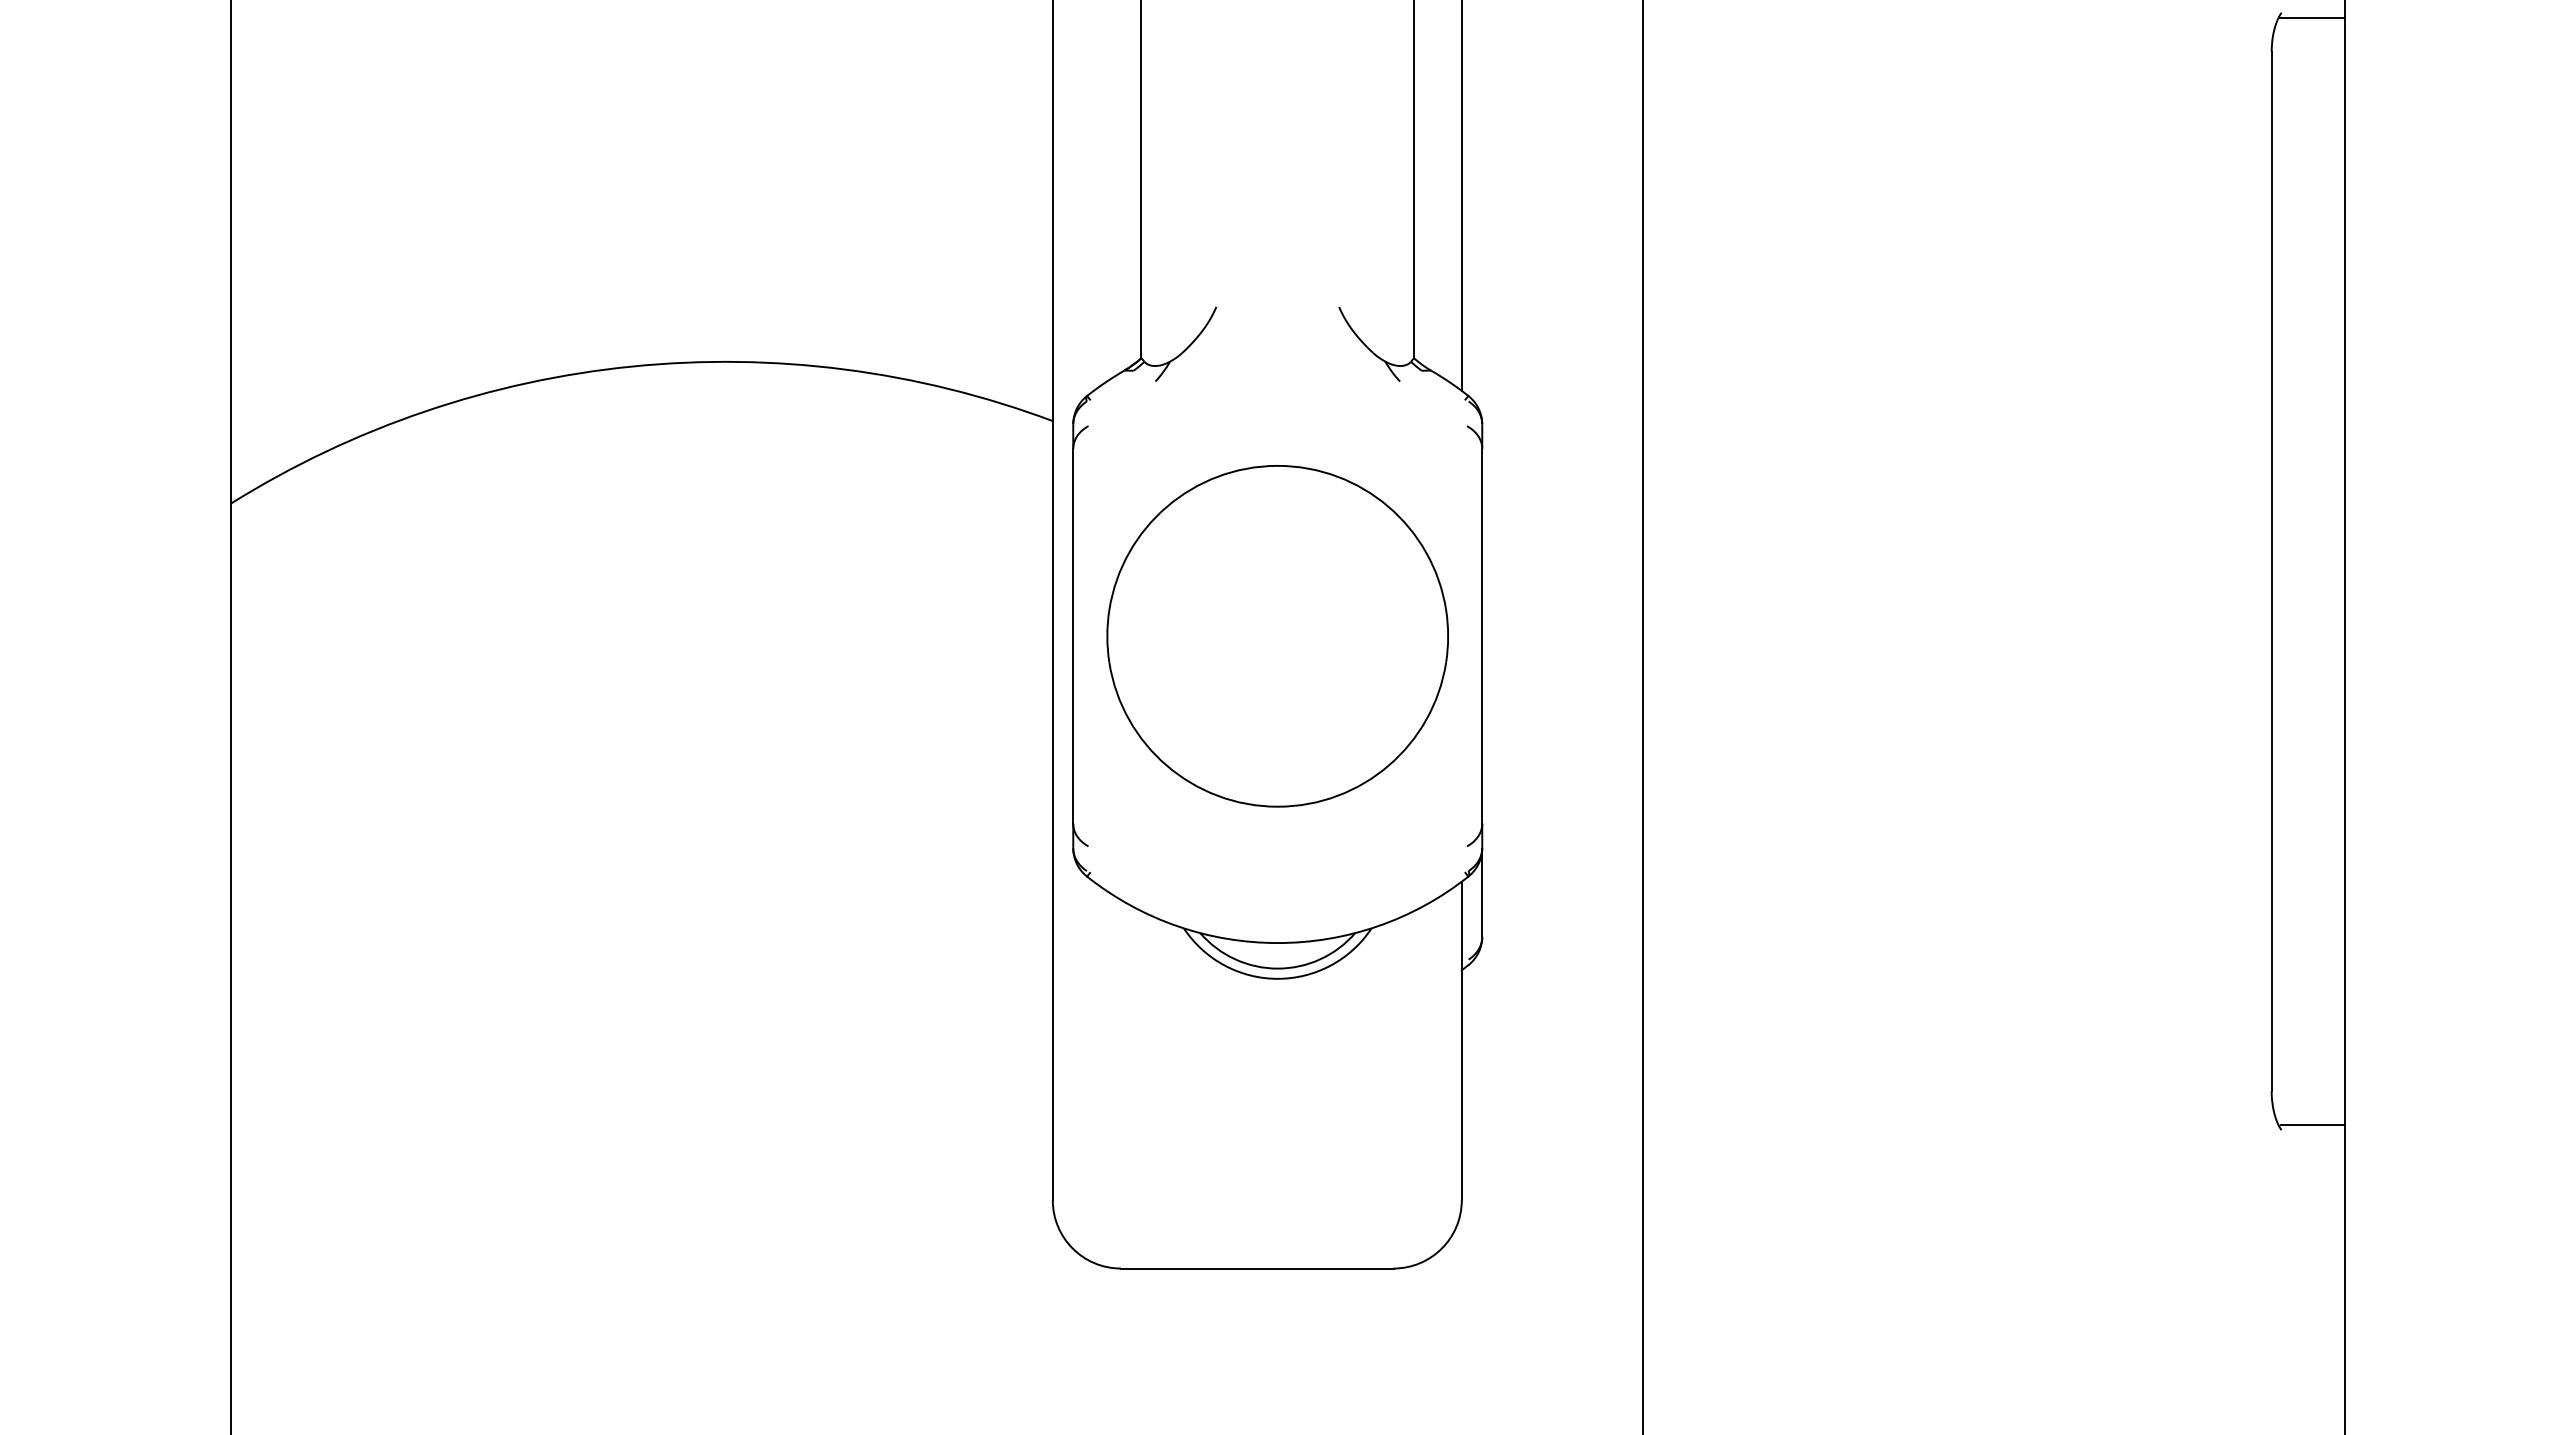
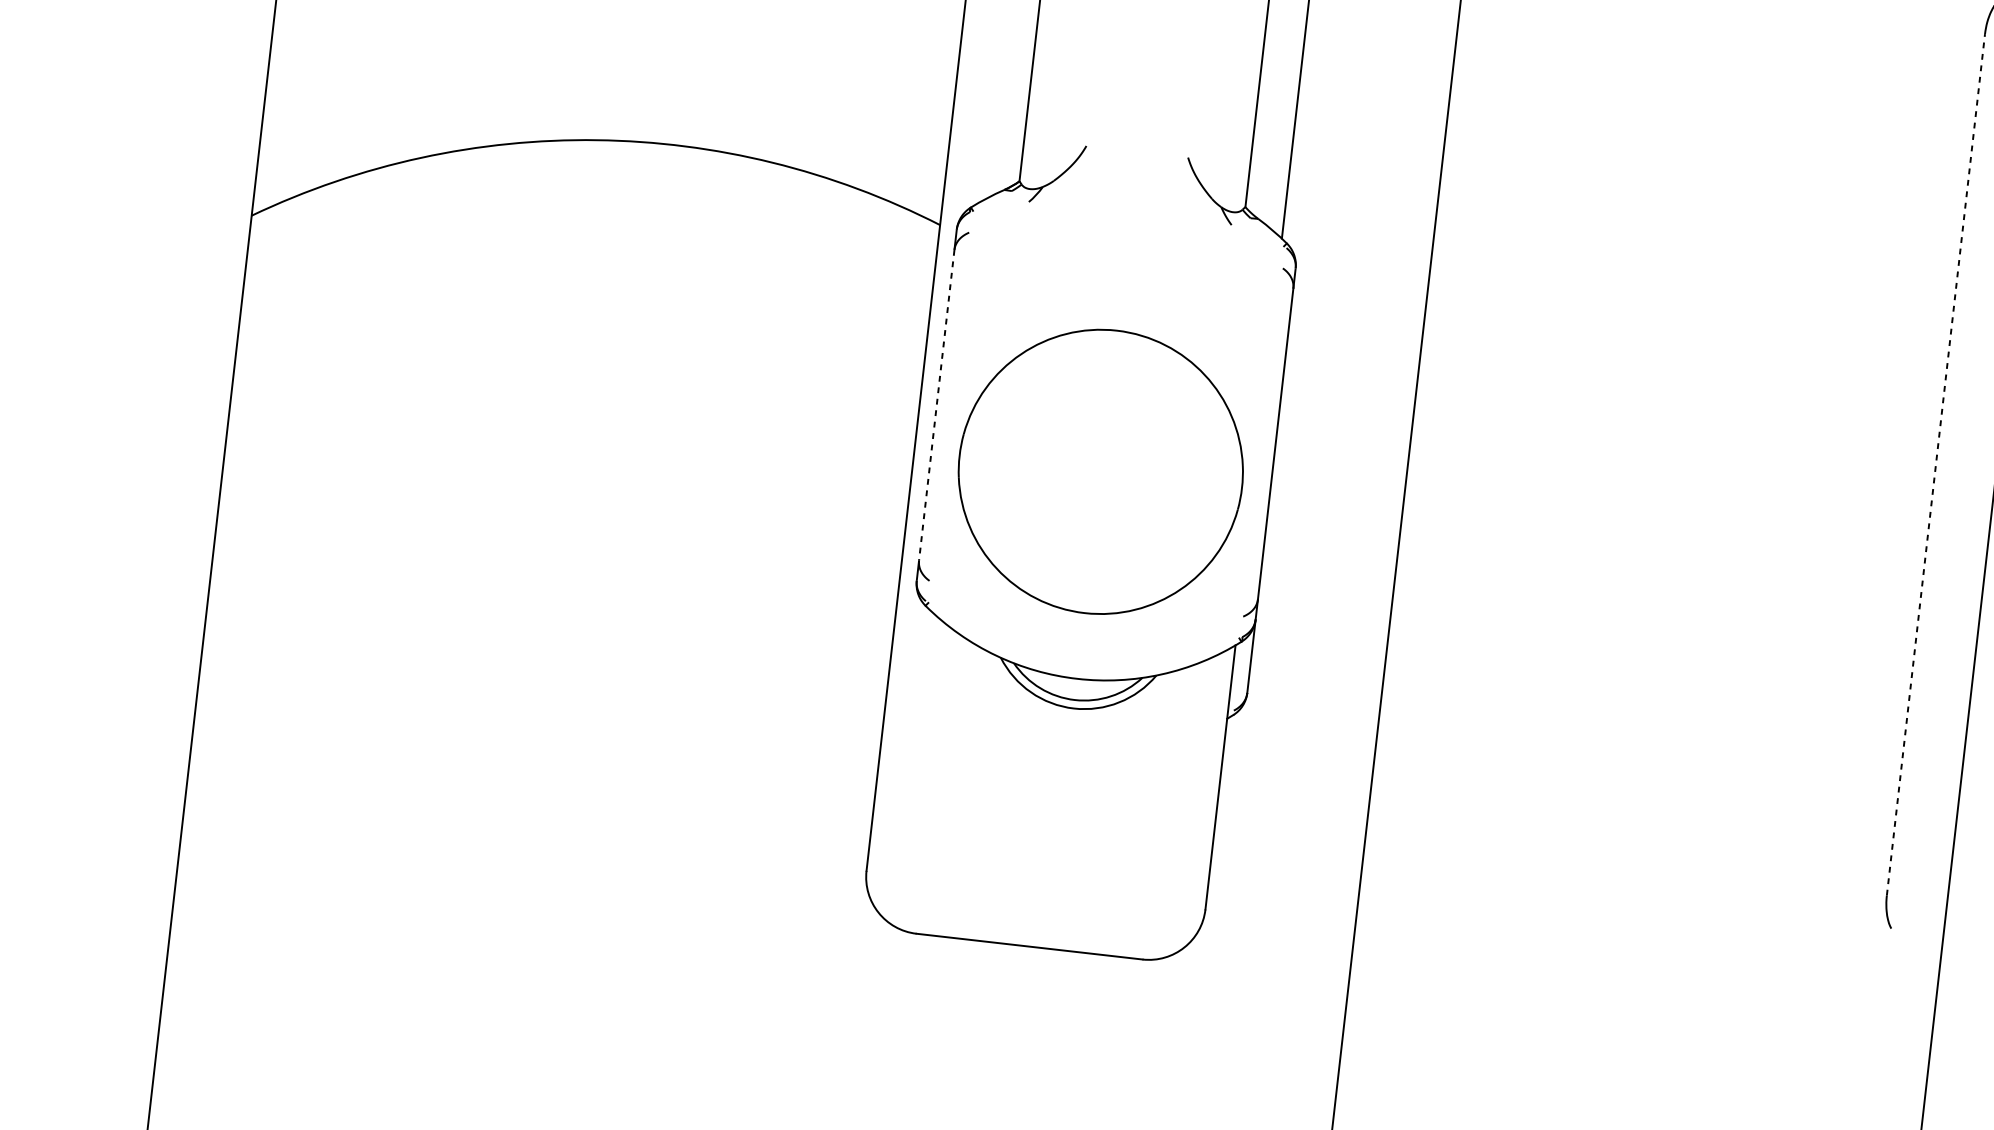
line: (2271, 571) -> (1935, 464), solid -> dashed
line: (1073, 636) -> (936, 405), solid -> dashed
part: (1277, 636) -> (1100, 472), moved
line: (2312, 1125) -> (1917, 927), removed

